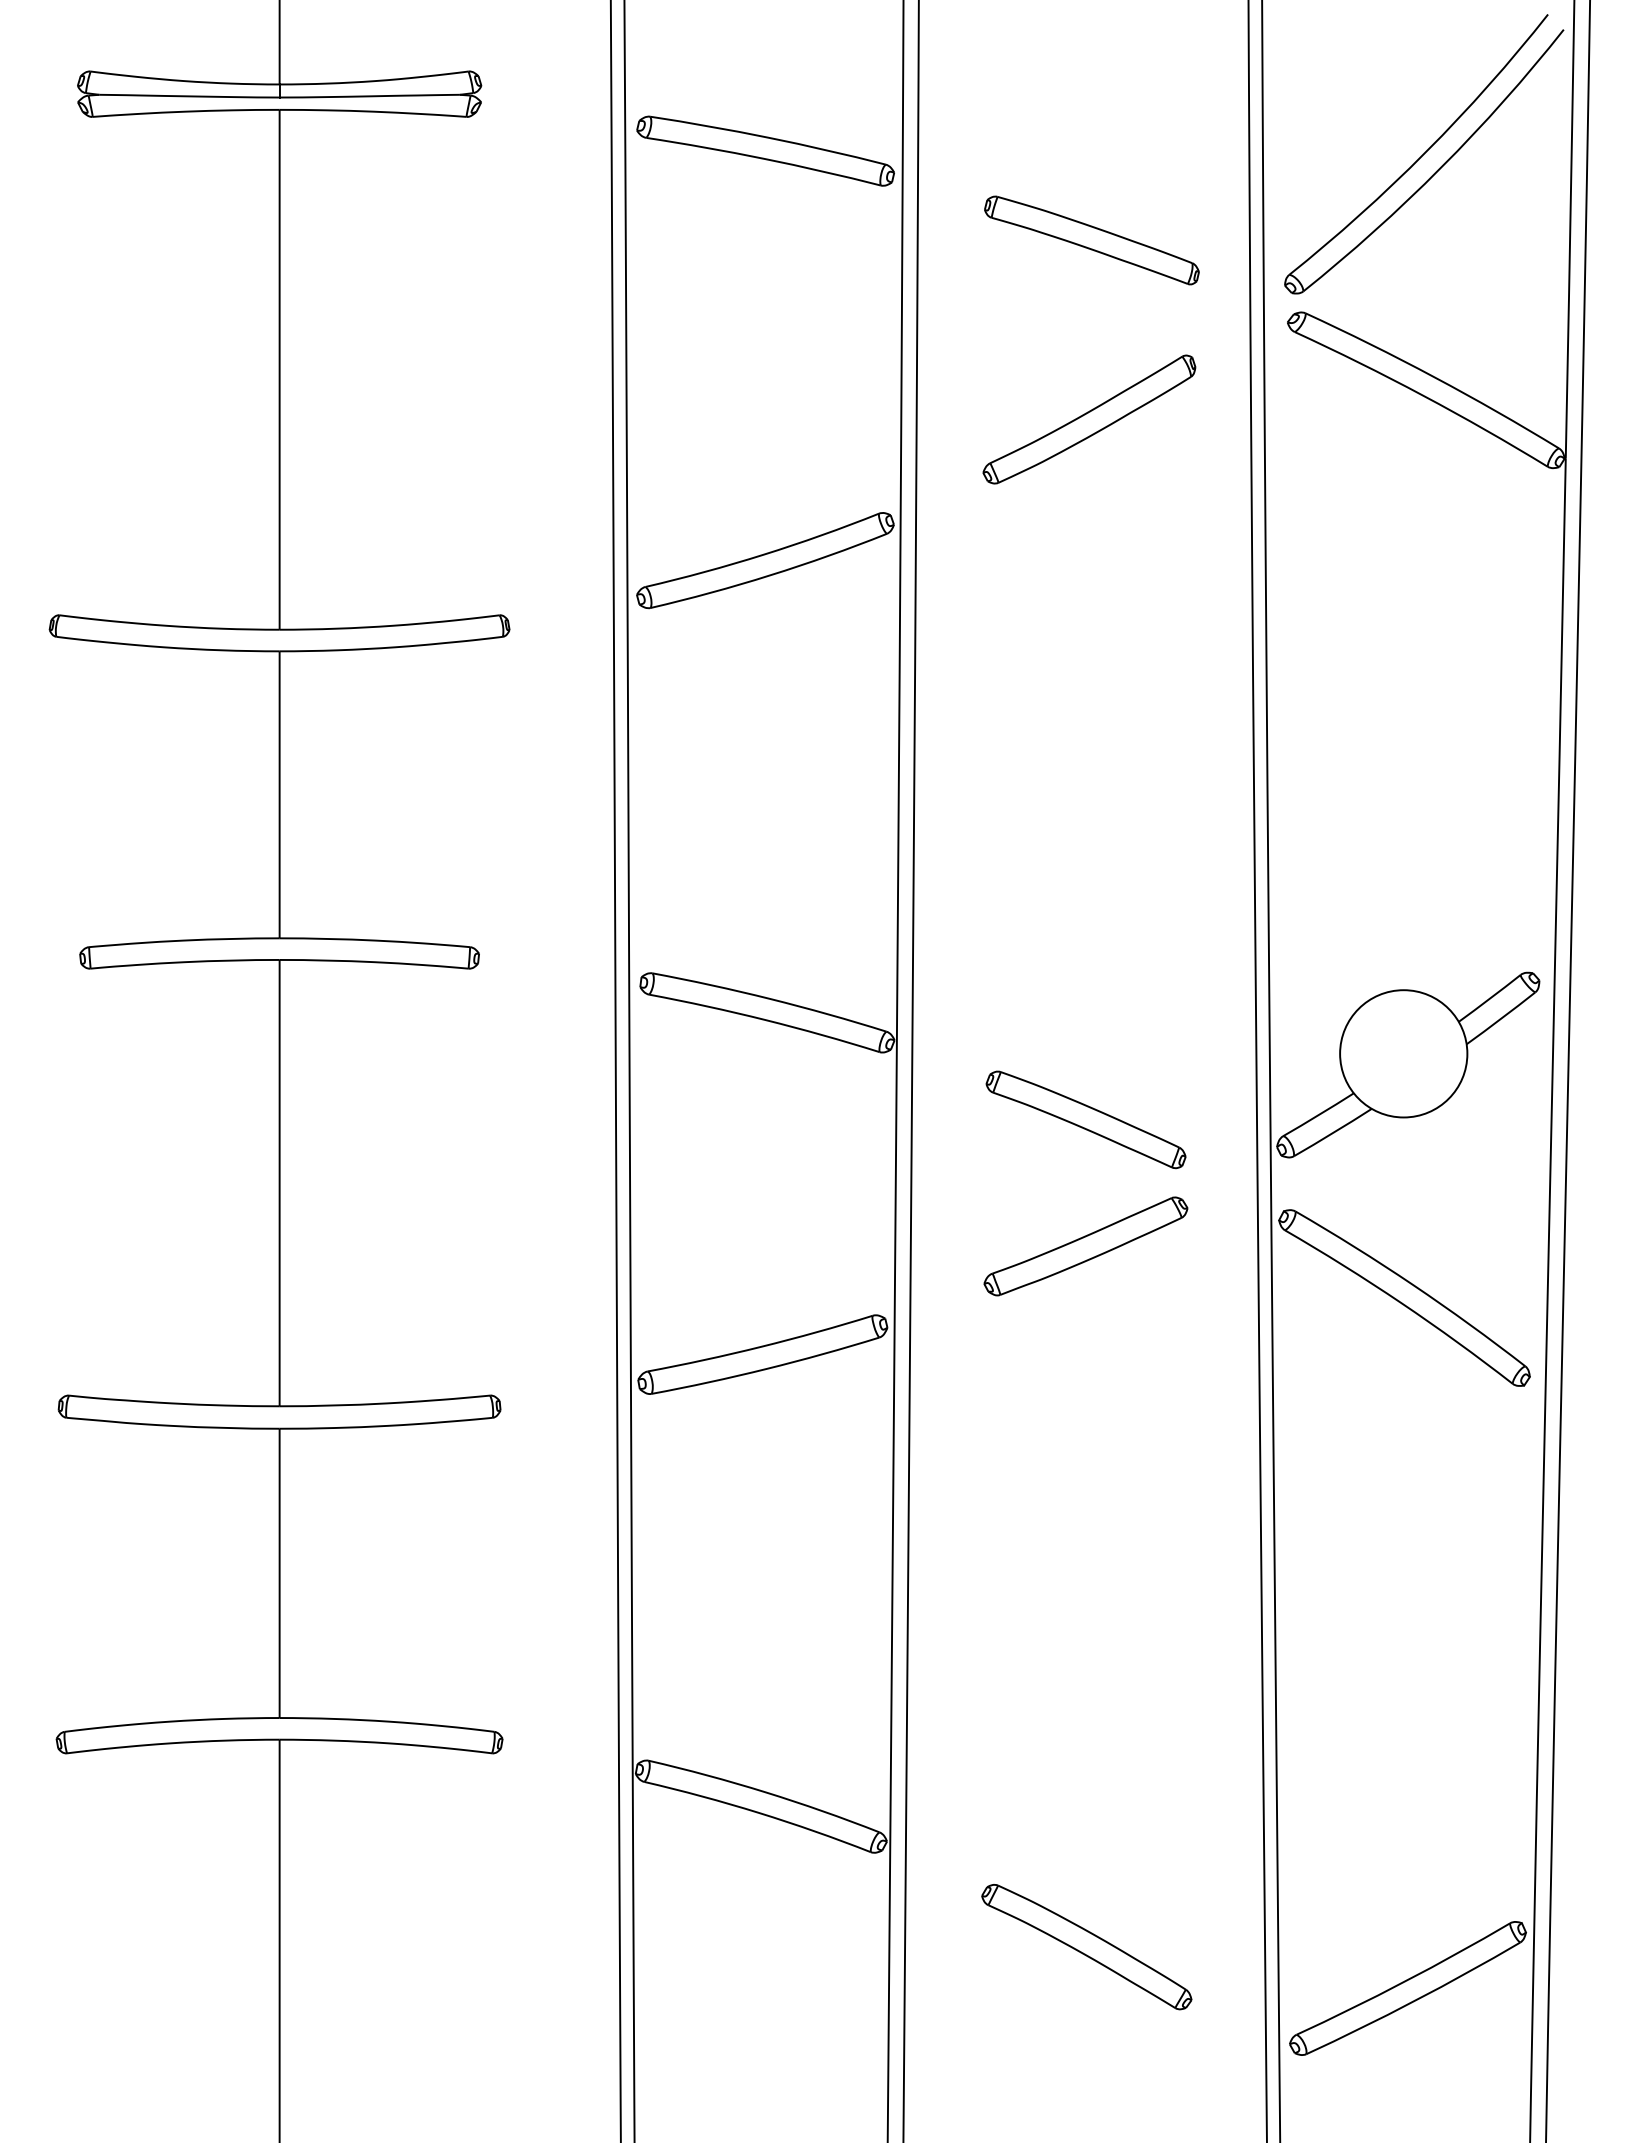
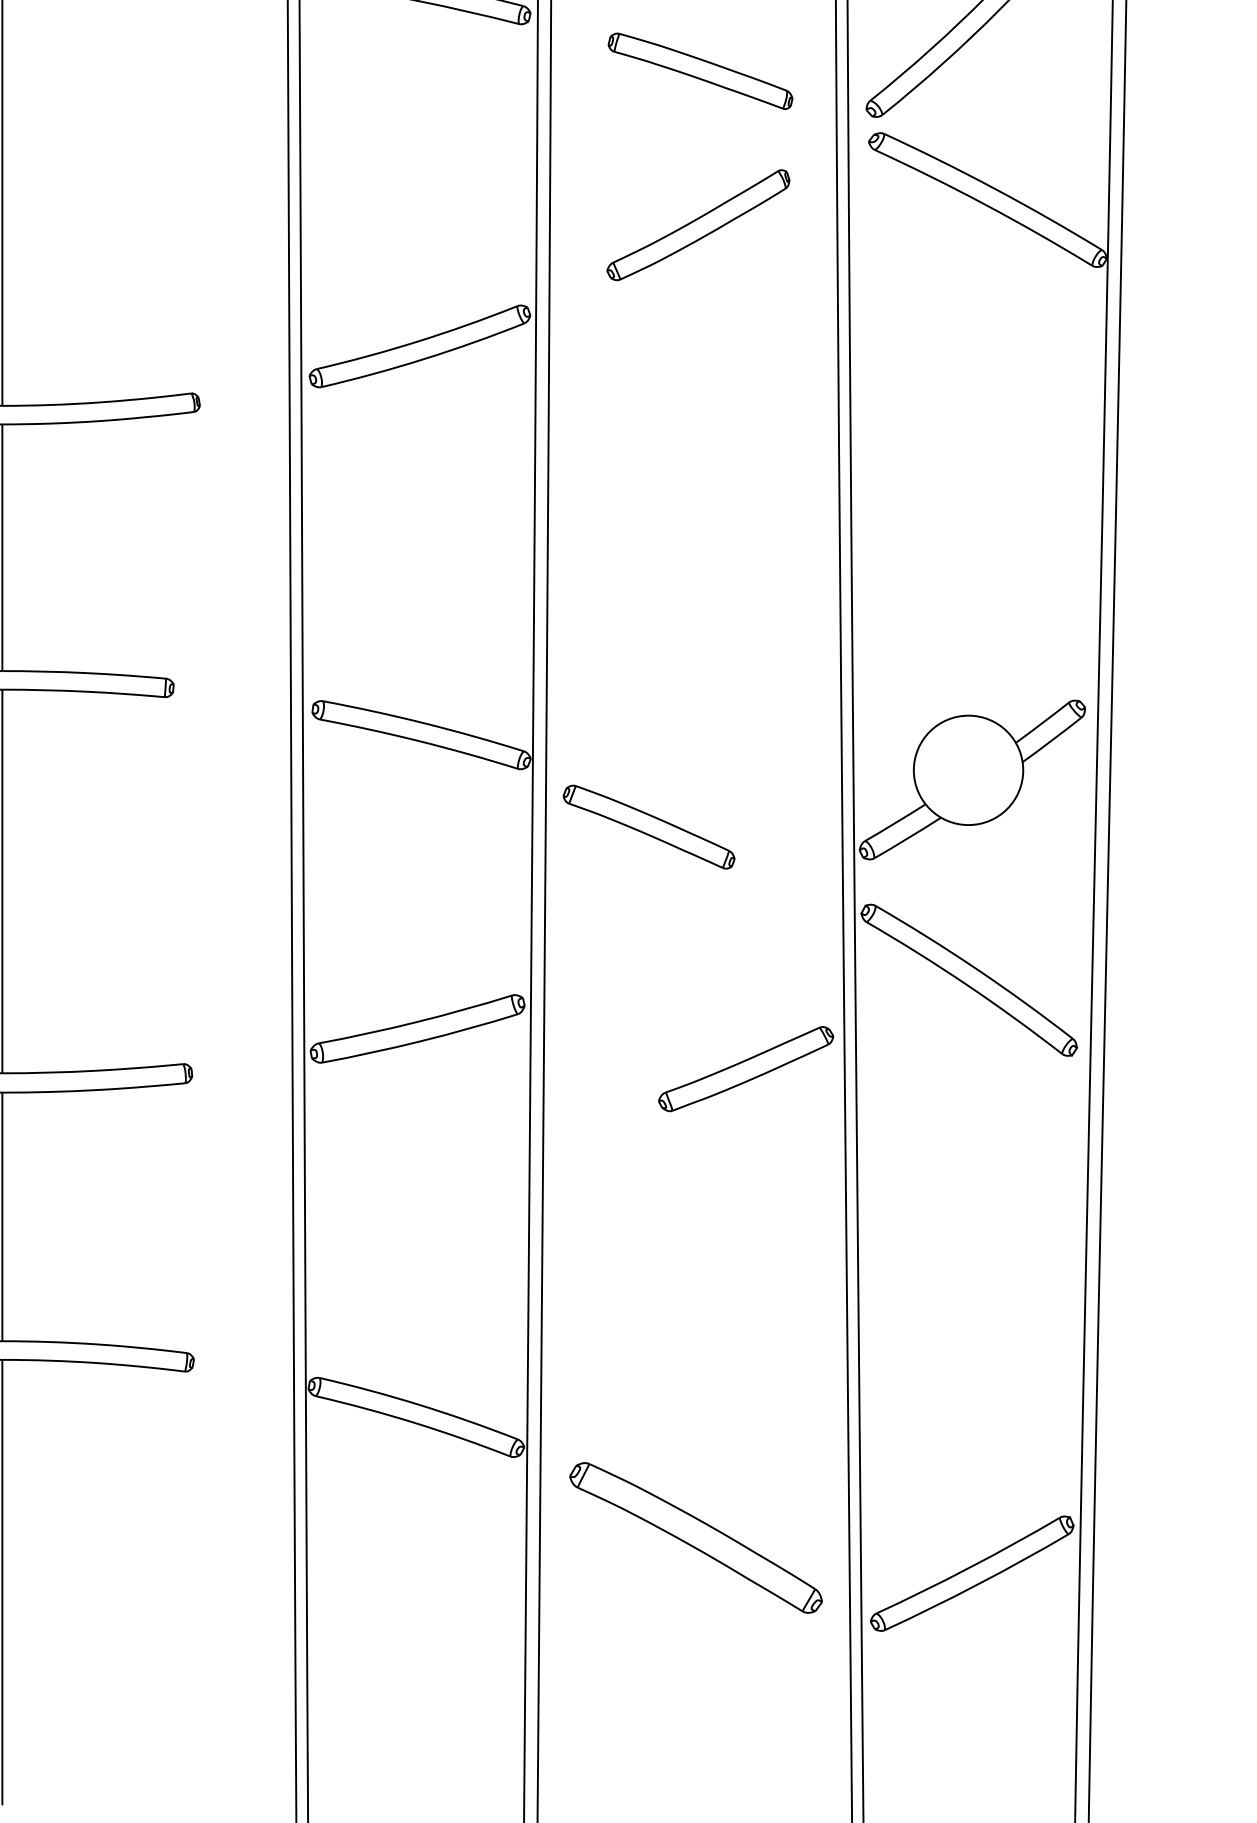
part: (1085, 1119) -> (648, 826), moved
part: (1085, 1246) -> (745, 1069), moved
part: (1086, 1947) -> (695, 1538), size x1.4

